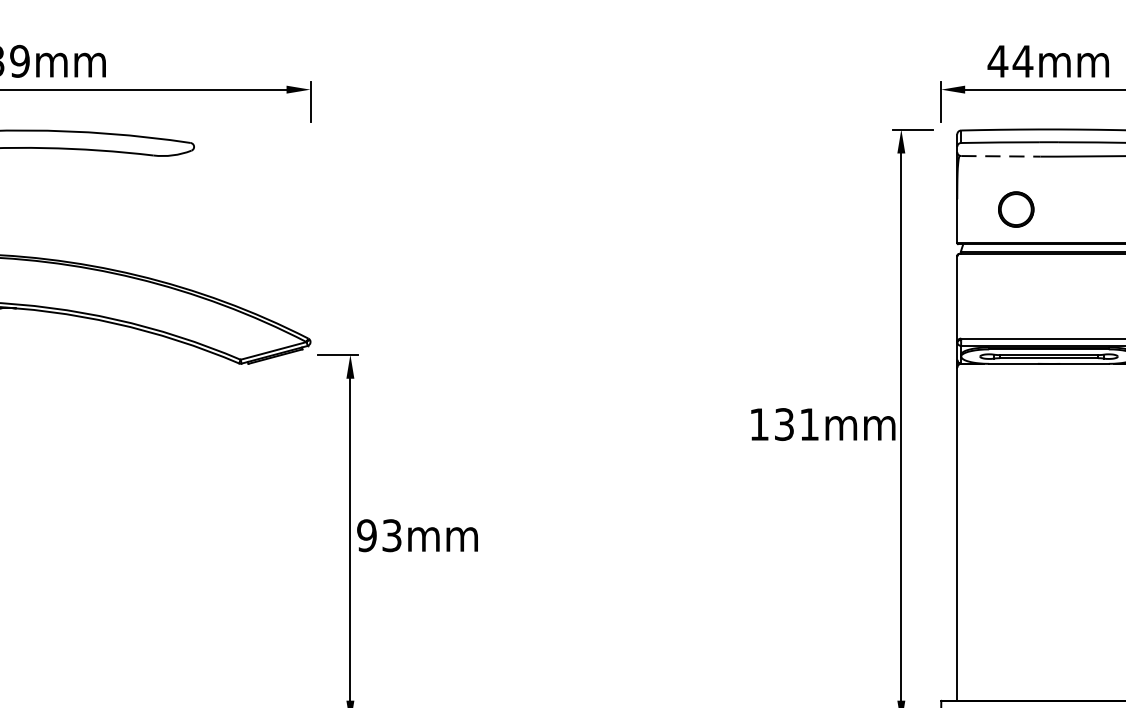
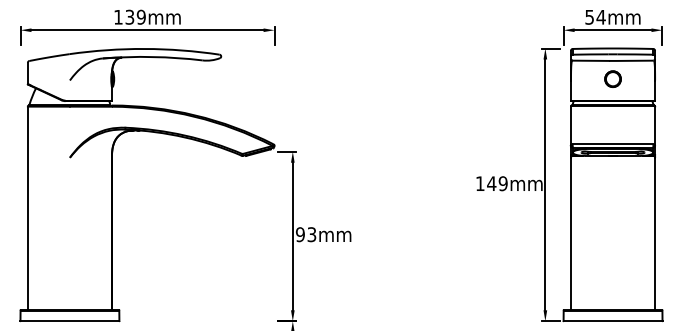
text: (997, 61) -> (589, 17), 44mm -> 54mm
line: (1001, 155) -> (591, 60), dashed -> solid
circle: (1015, 208) -> (612, 78), moved
text: (796, 424) -> (497, 183), 131mm -> 149mm

